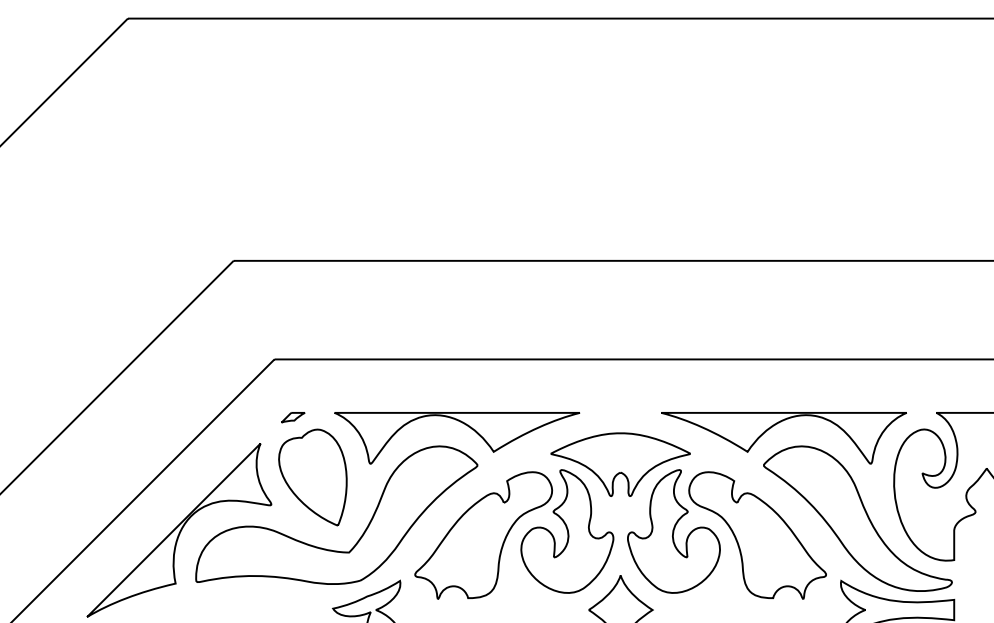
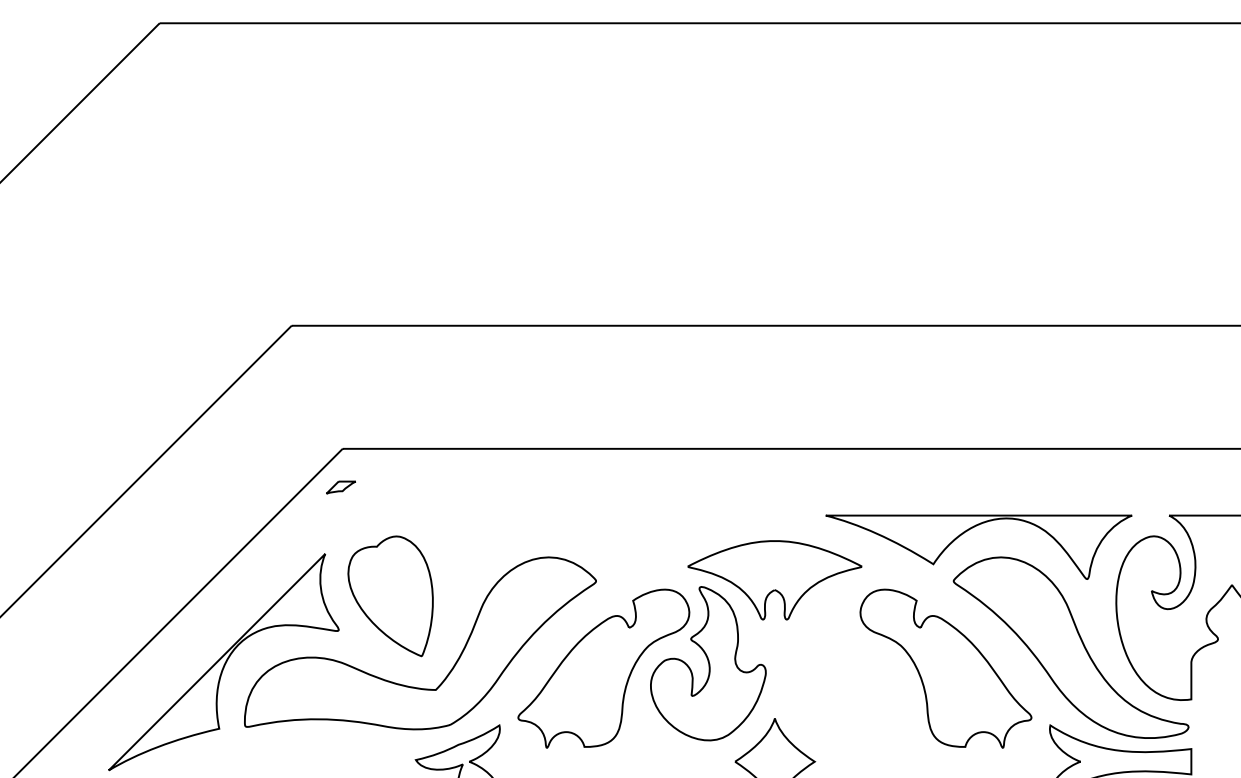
part: (292, 417) -> (340, 487), moved
part: (463, 424) -> (578, 529), removed
part: (673, 531) -> (841, 663), removed

